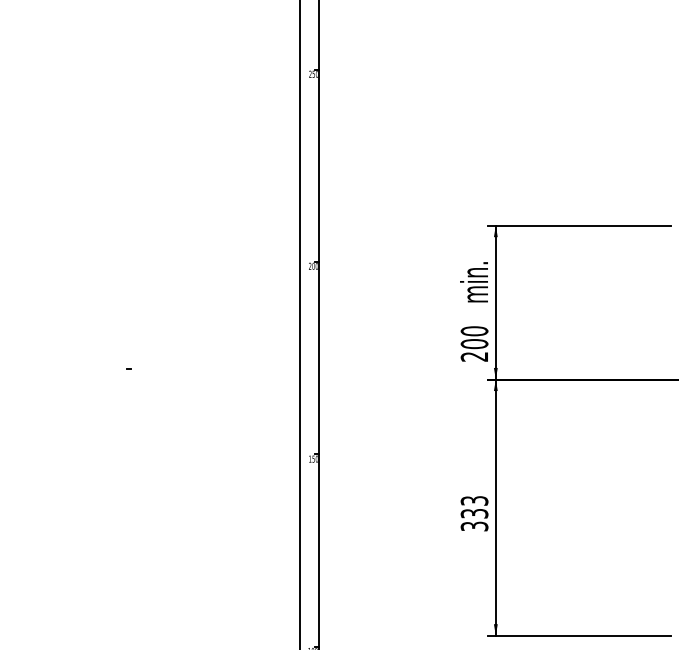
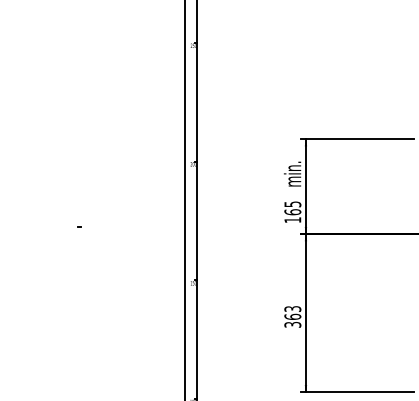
text: (474, 344) -> (292, 212), 200 -> 165
text: (474, 512) -> (292, 316), 333 -> 363

